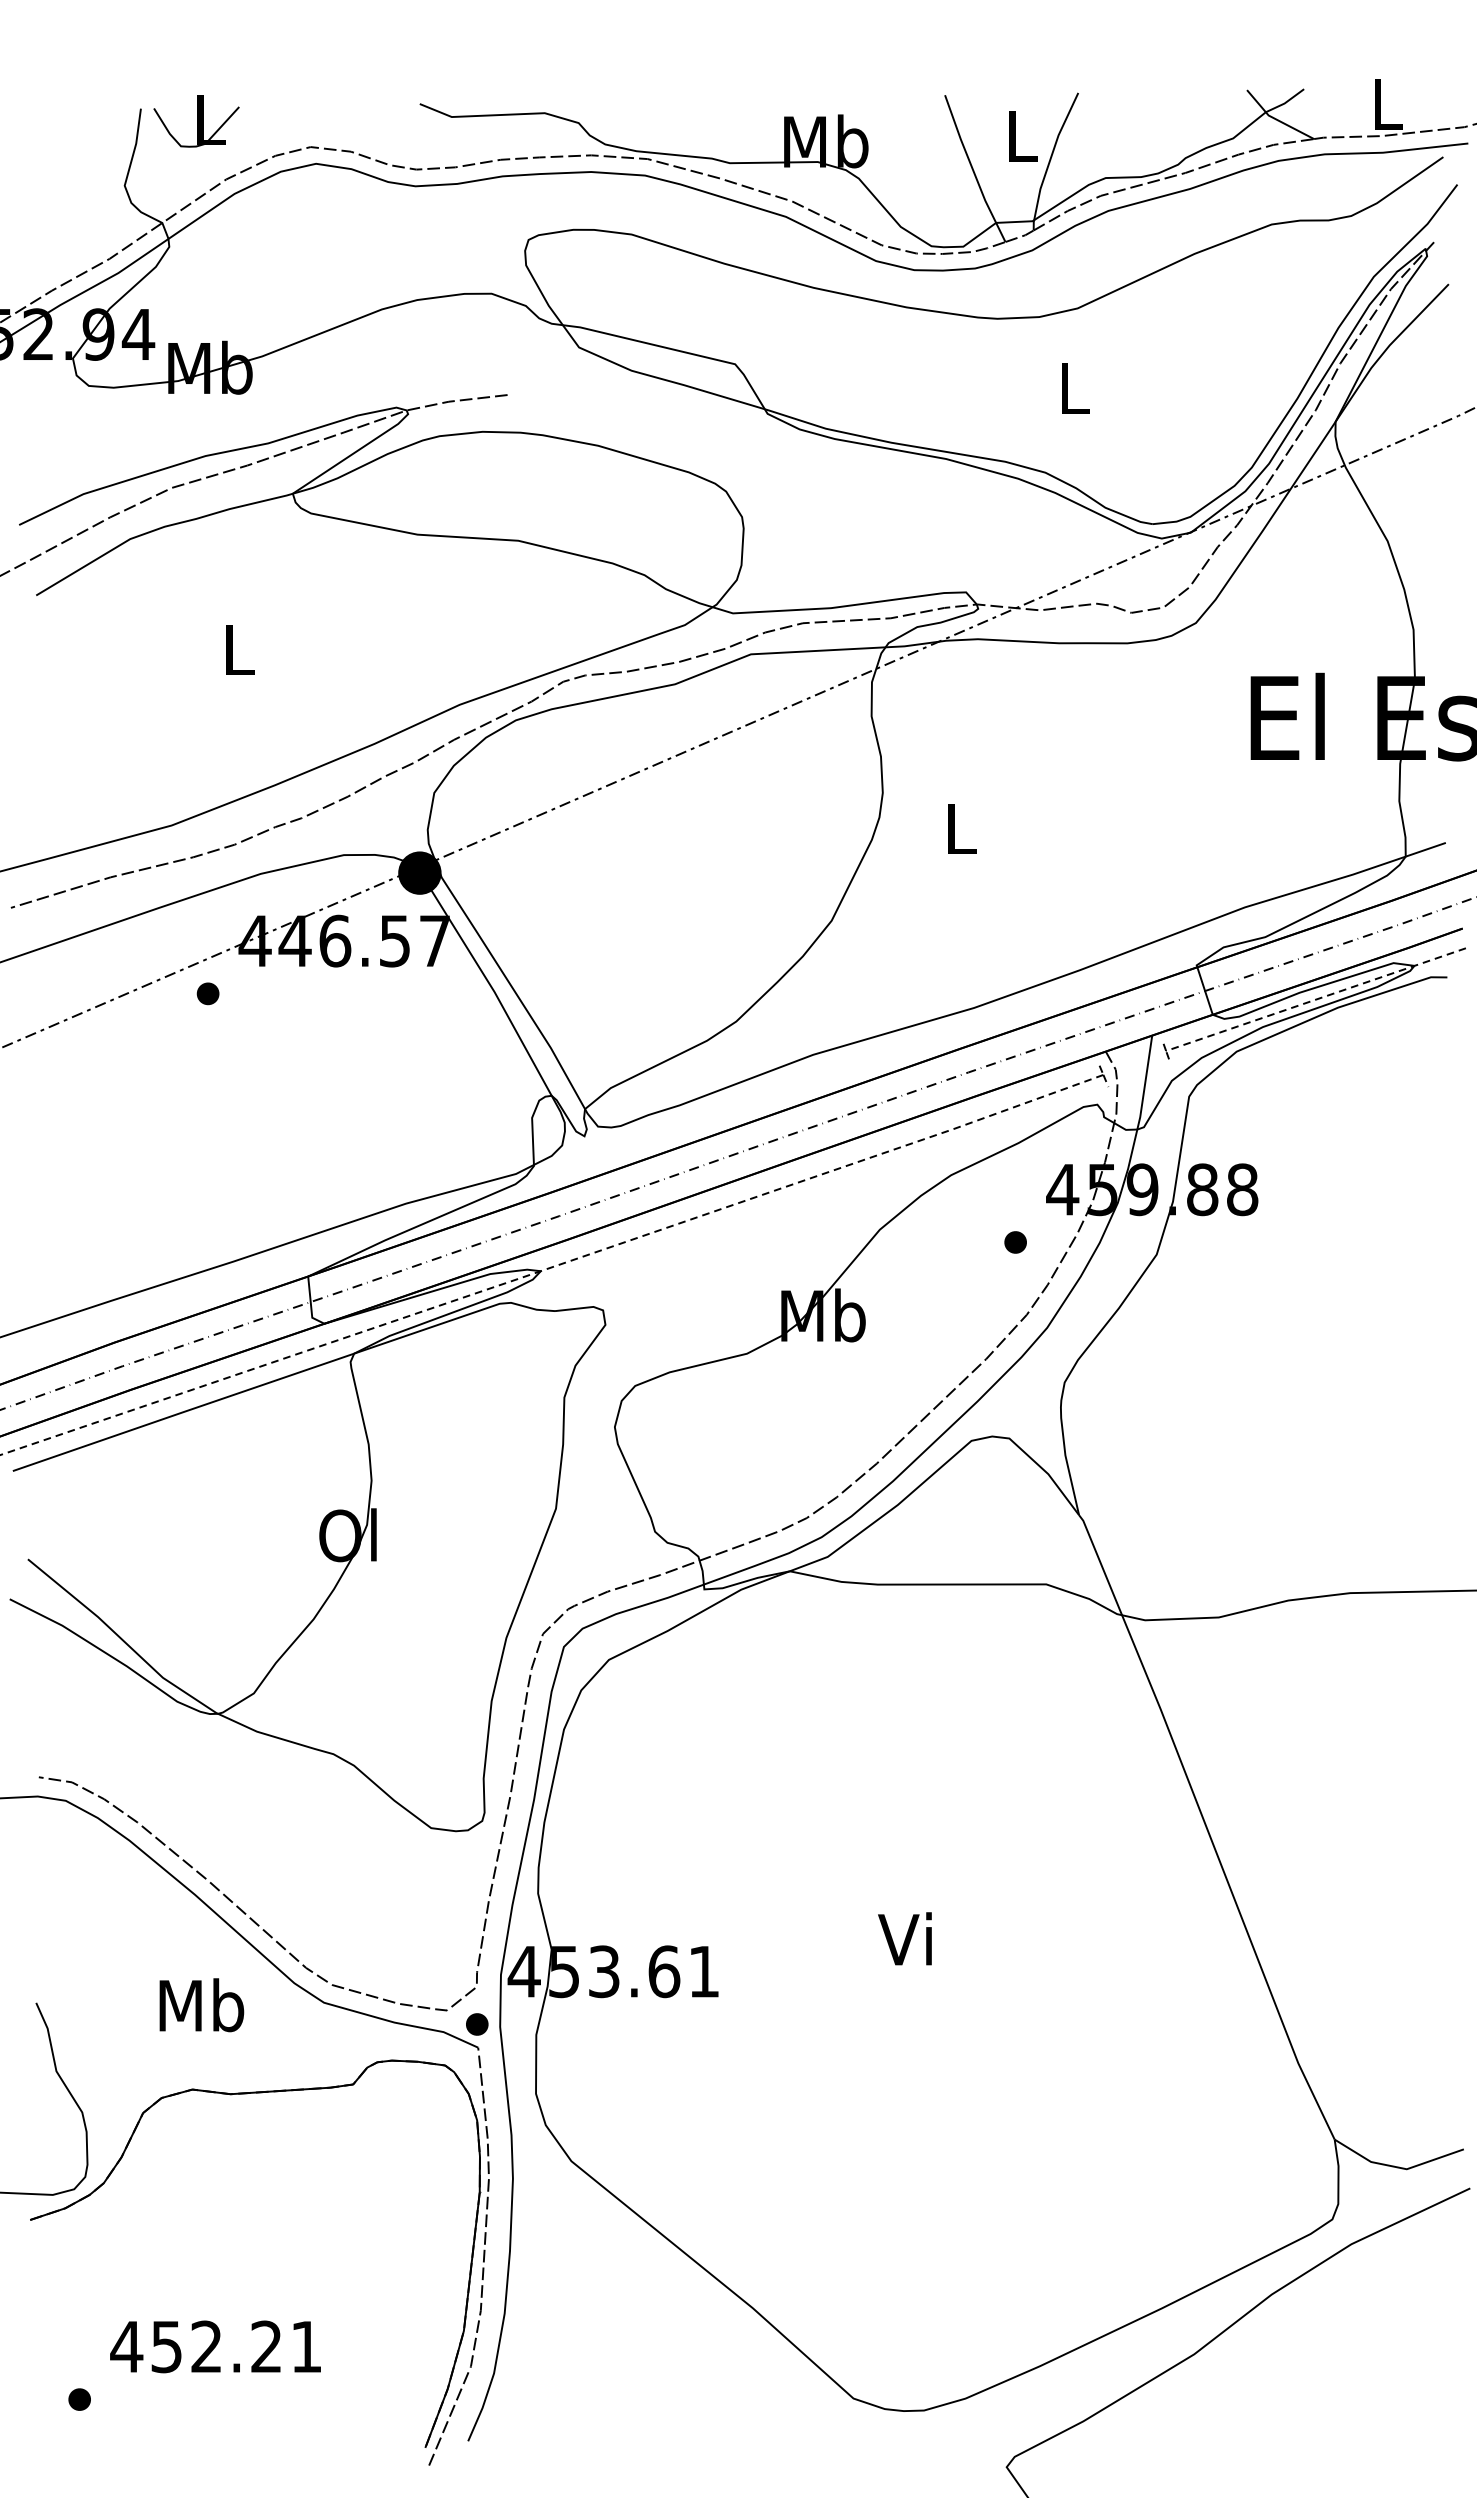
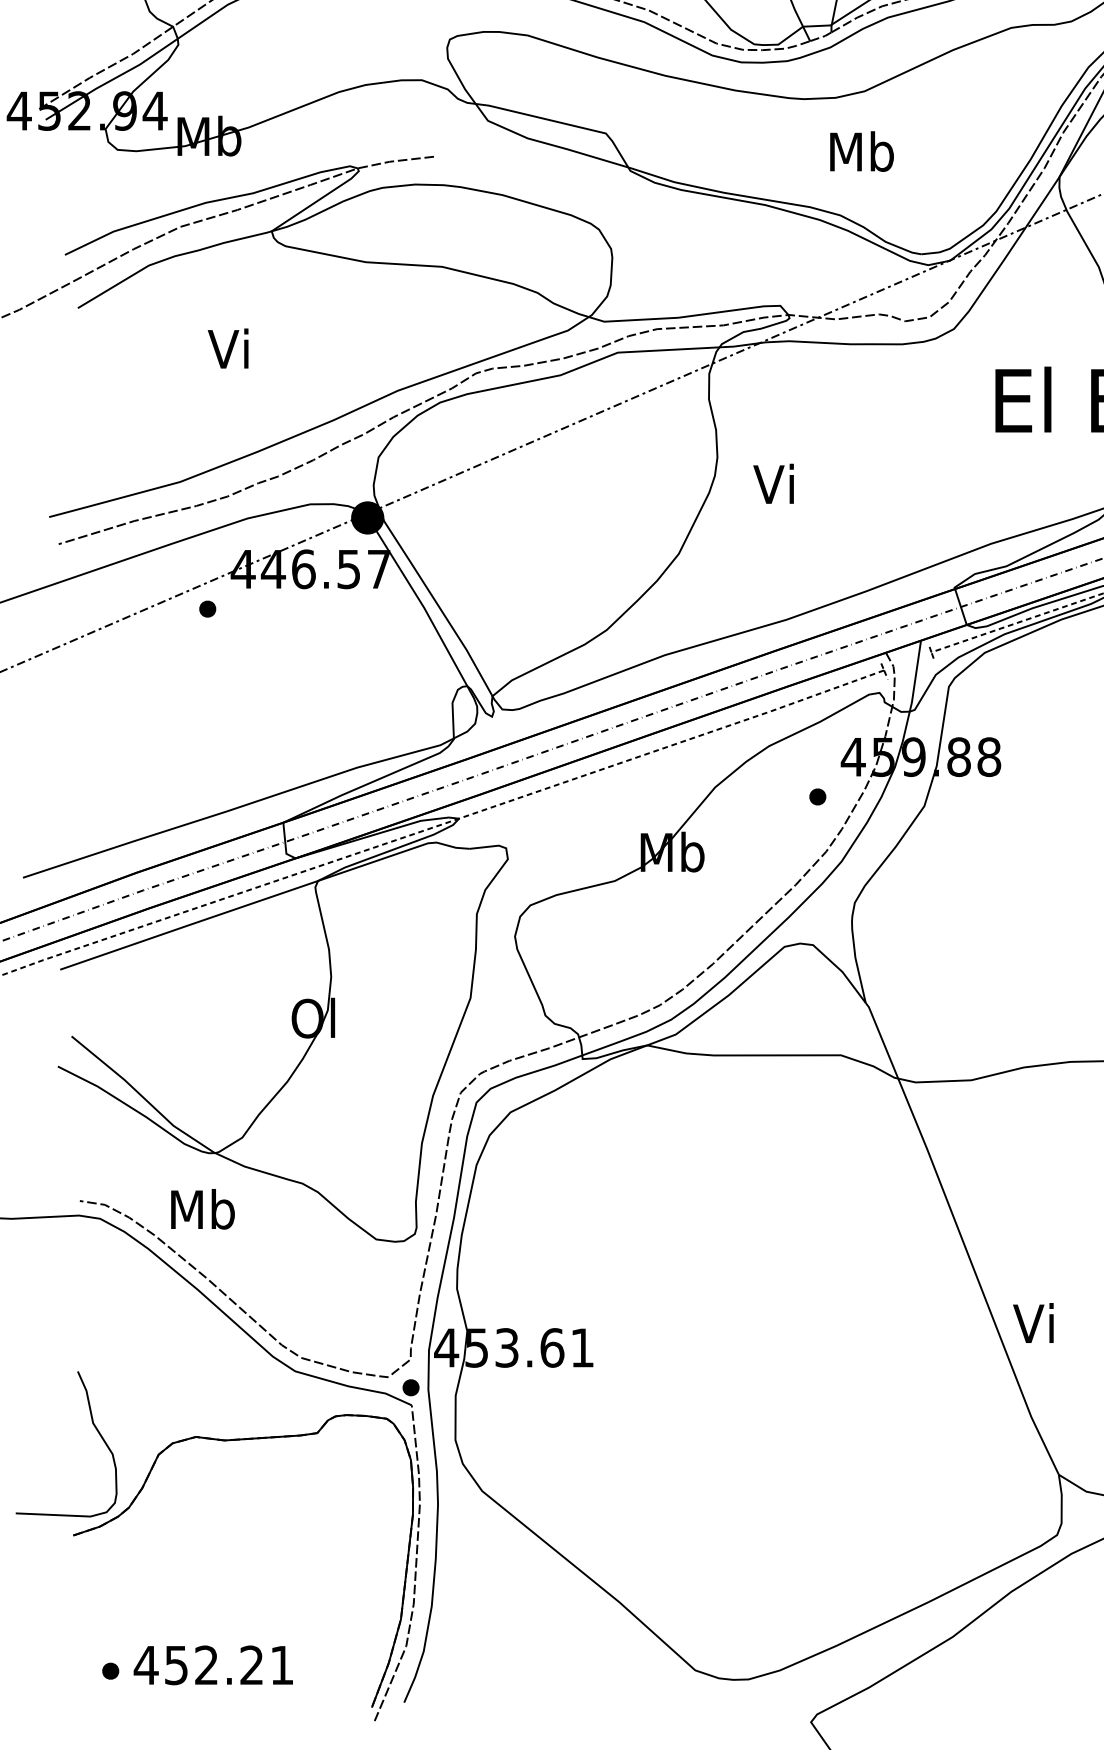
text: (1074, 388) -> (862, 151), L -> Mb
text: (234, 648) -> (227, 348), L -> Vi
text: (956, 827) -> (773, 483), L -> Vi
text: (904, 1938) -> (1033, 1322), moved
text: (201, 2005) -> (202, 1209), moved
text: (215, 2346) -> (213, 1665), moved

